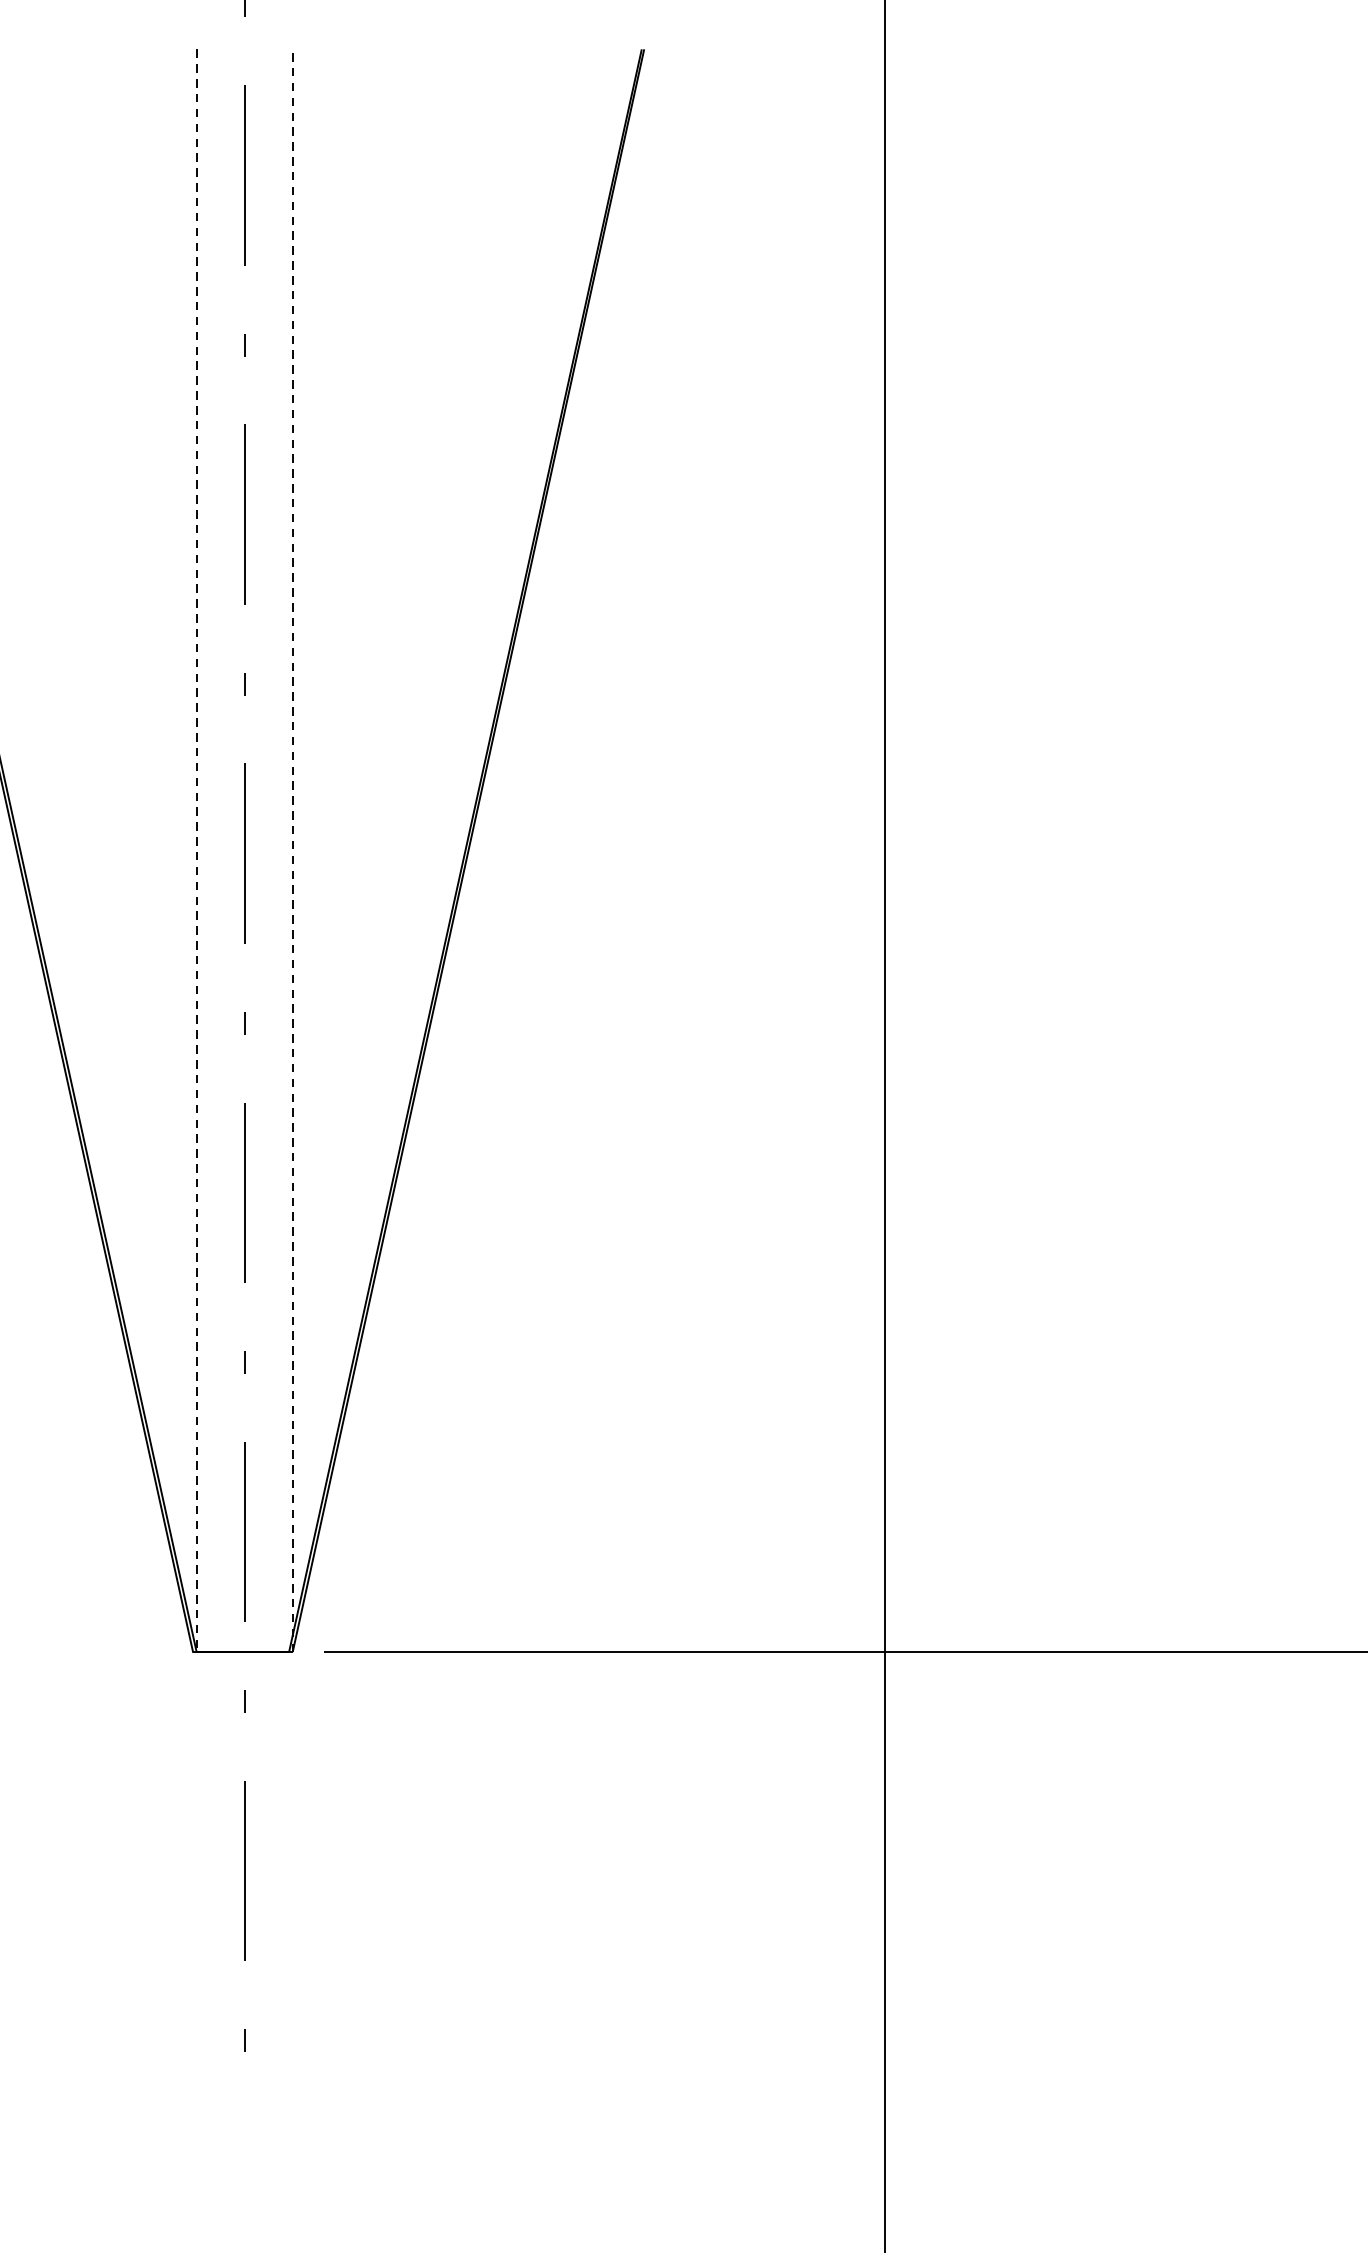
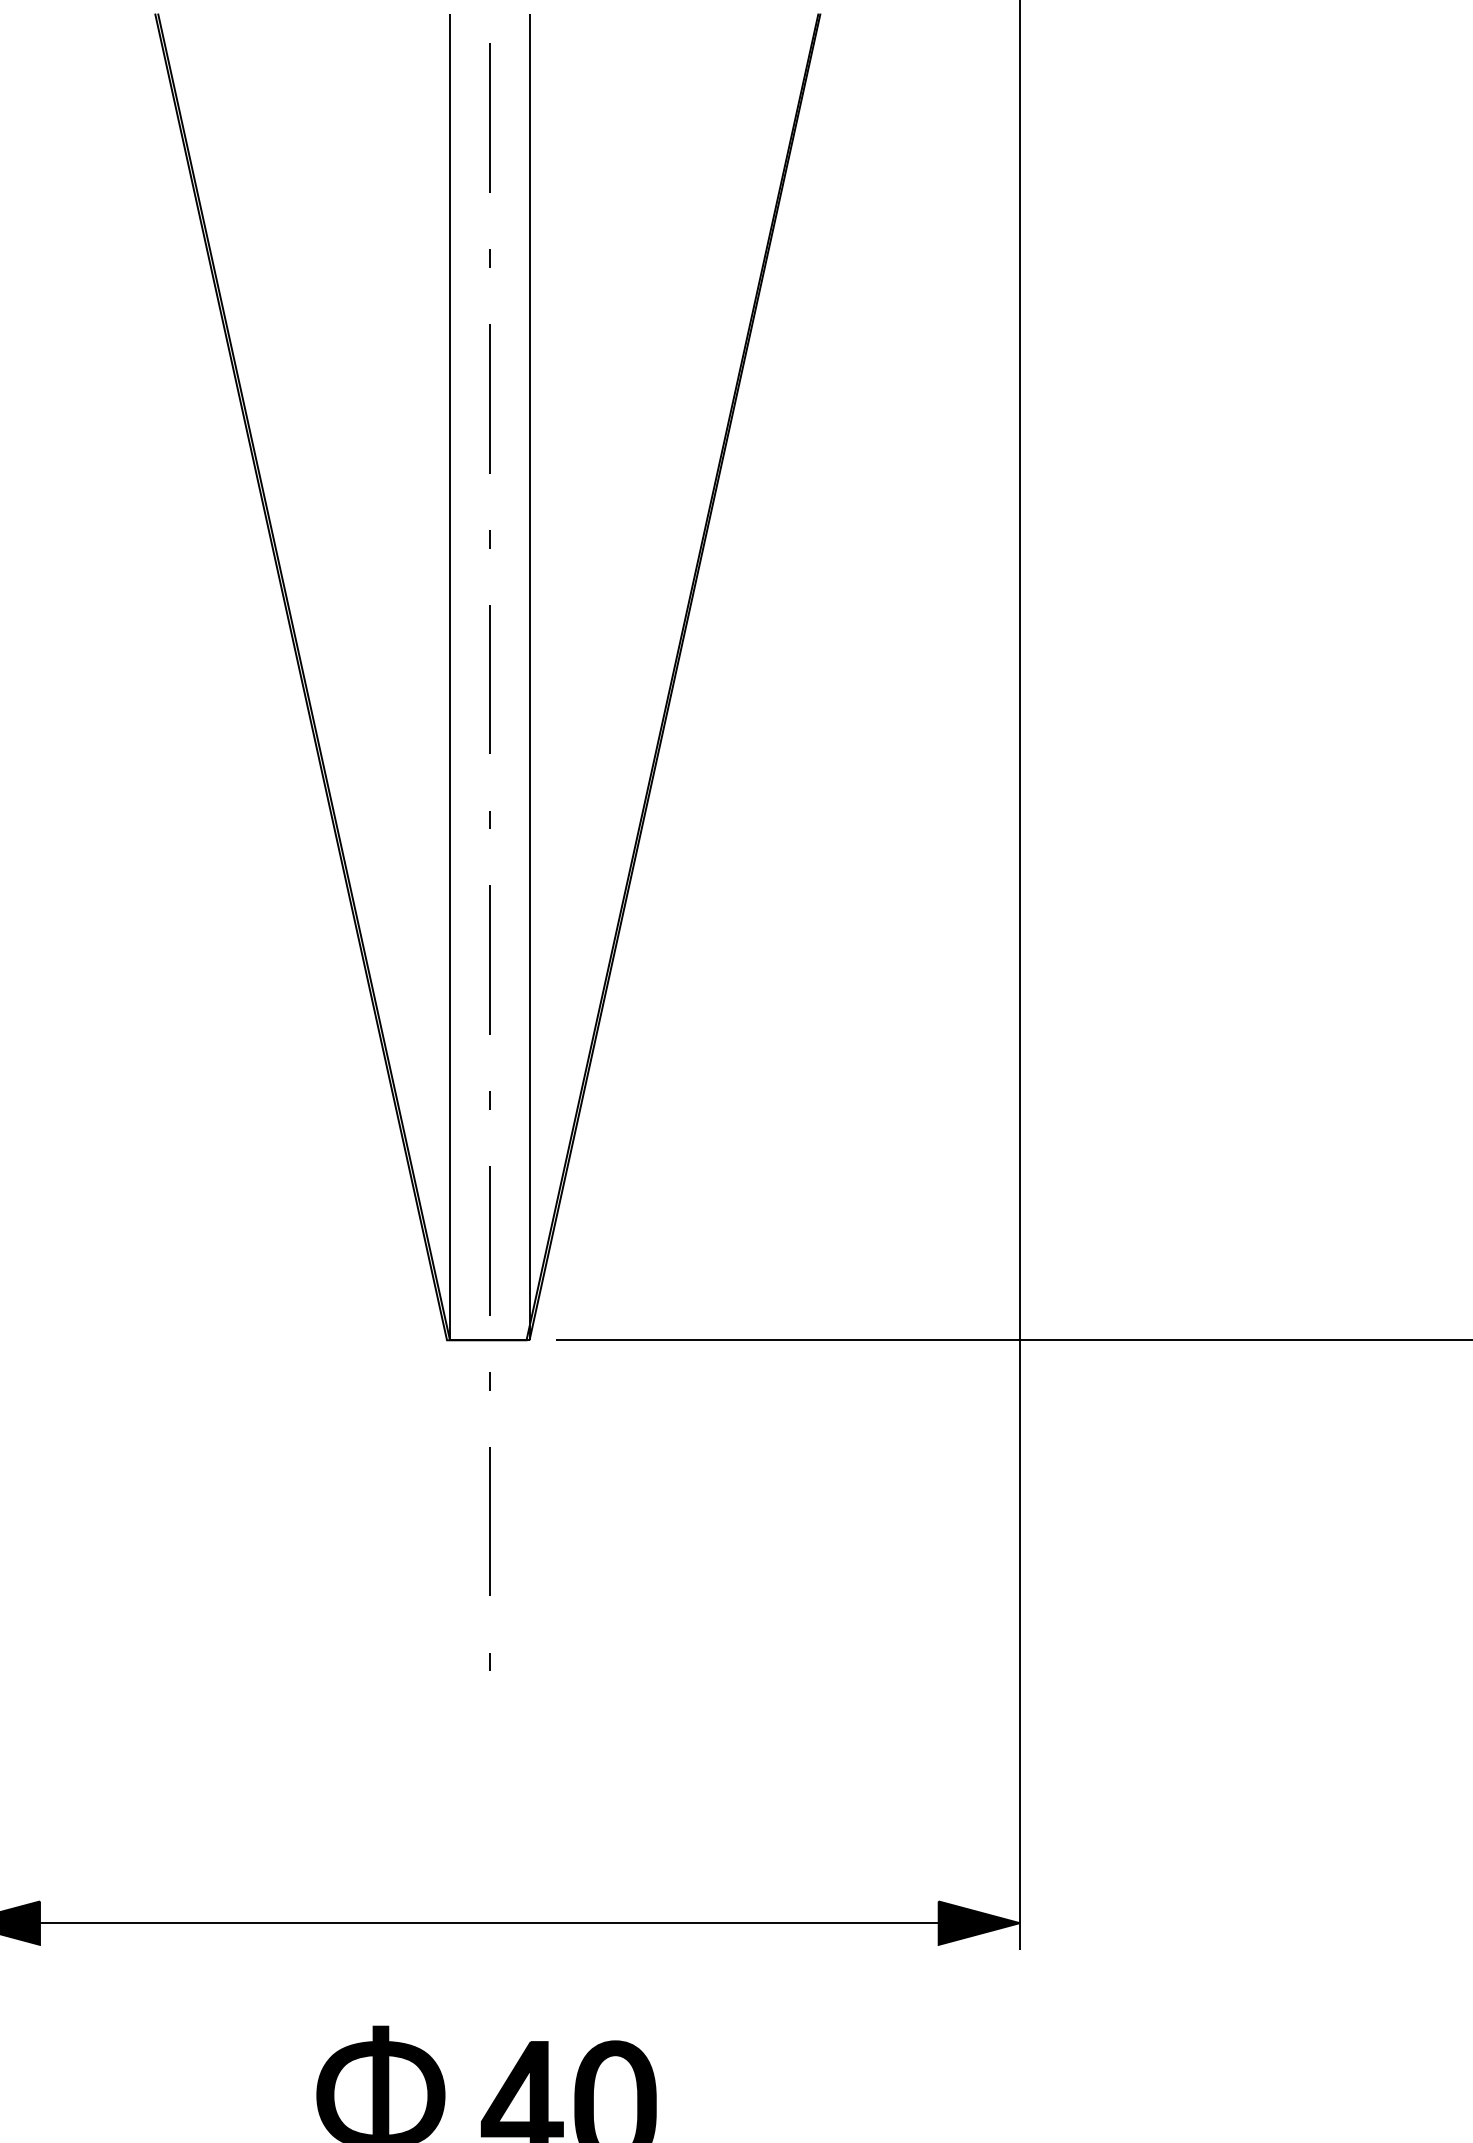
line: (292, 850) -> (529, 676), dashed -> solid
line: (197, 851) -> (450, 677), dashed -> solid

